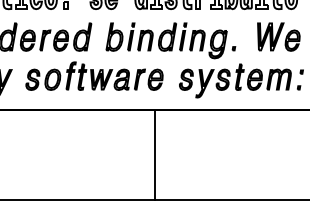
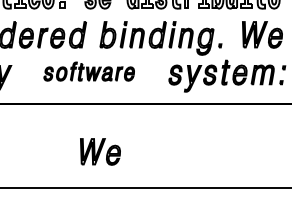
part: (94, 75) -> (89, 71), size x0.7
line: (155, 154) -> (146, 145), removed
part: (106, 161) -> (100, 151), added

